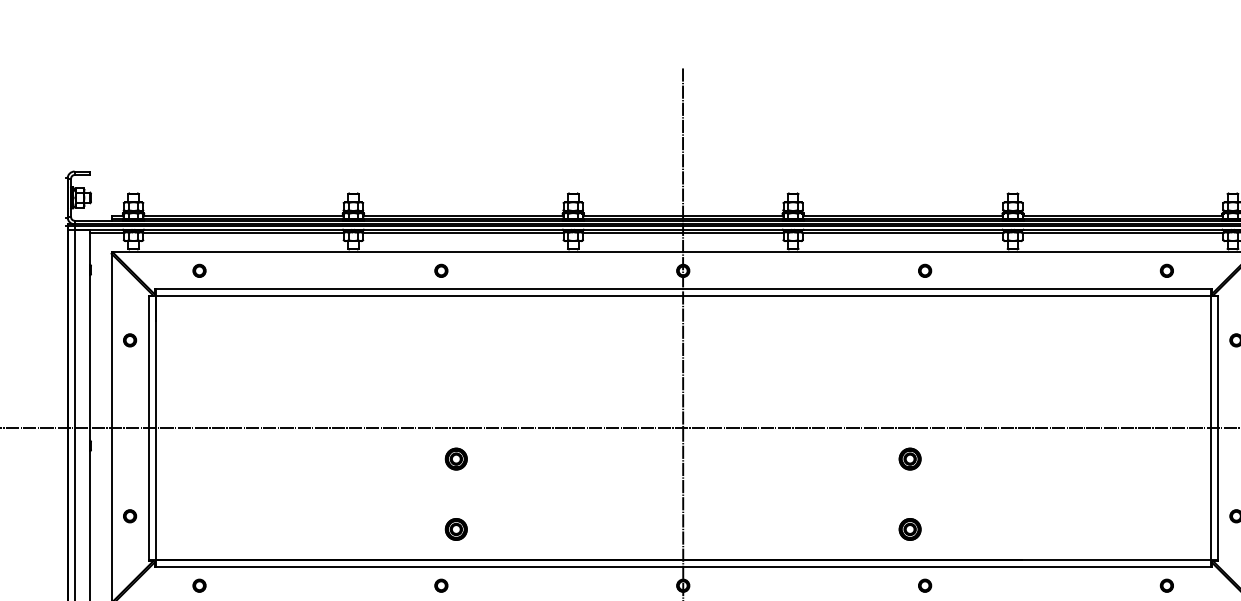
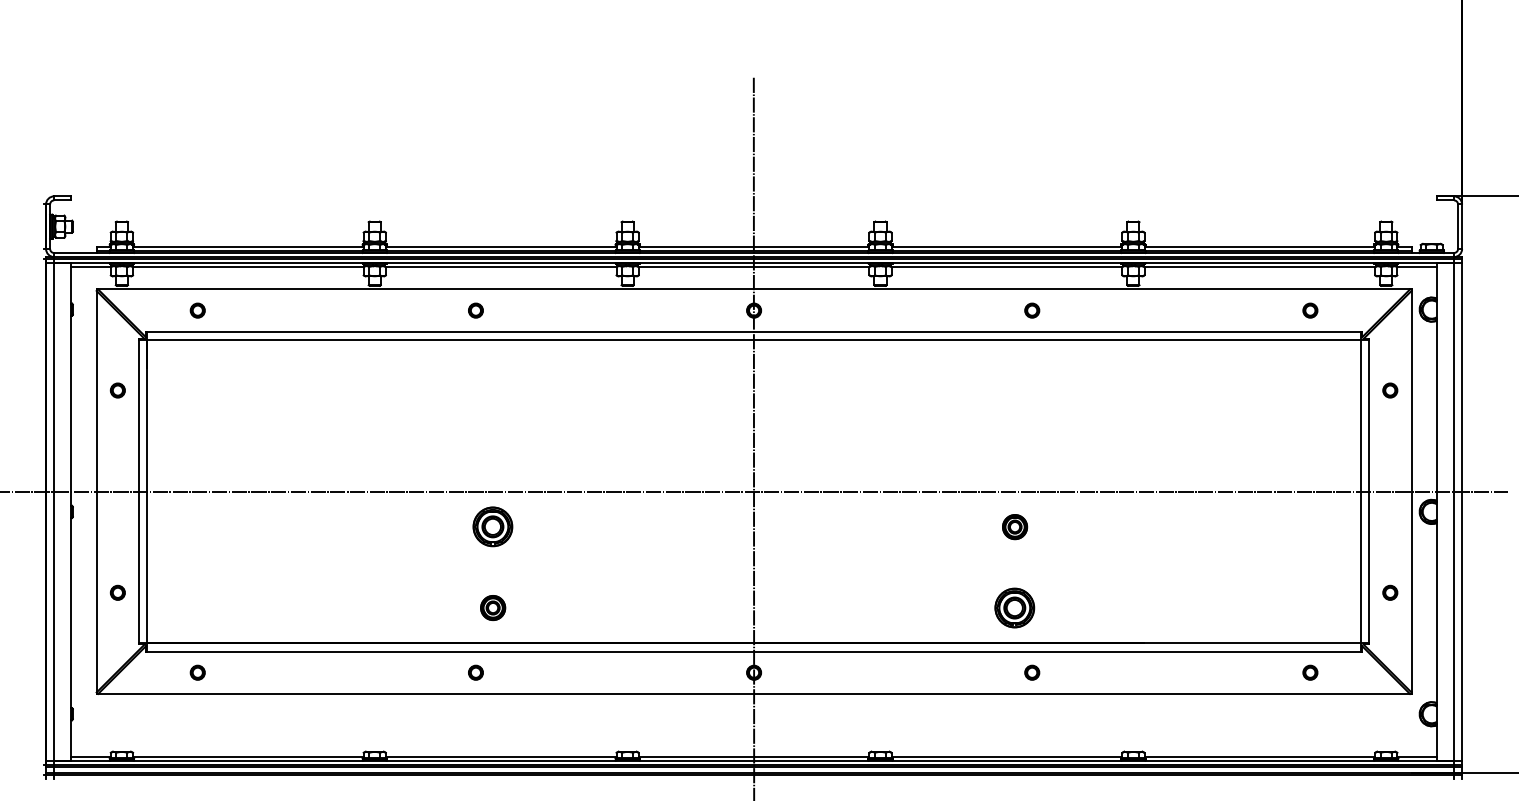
part: (456, 459) -> (493, 527), size x1.6
part: (910, 529) -> (1015, 607), size x1.6

